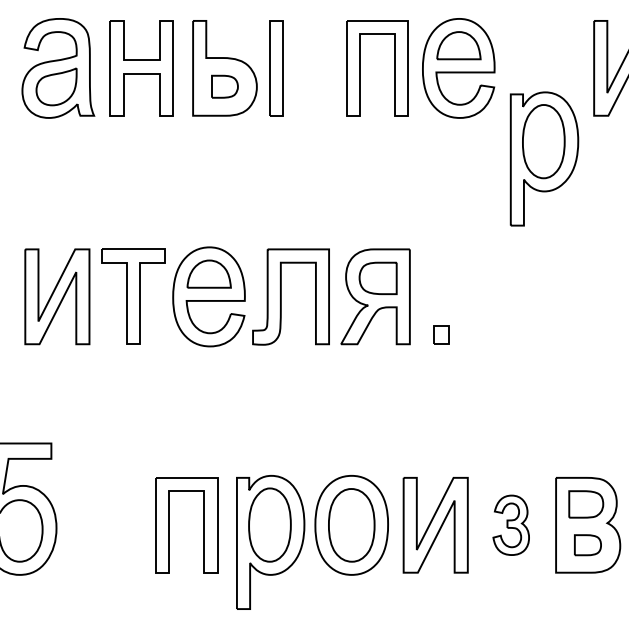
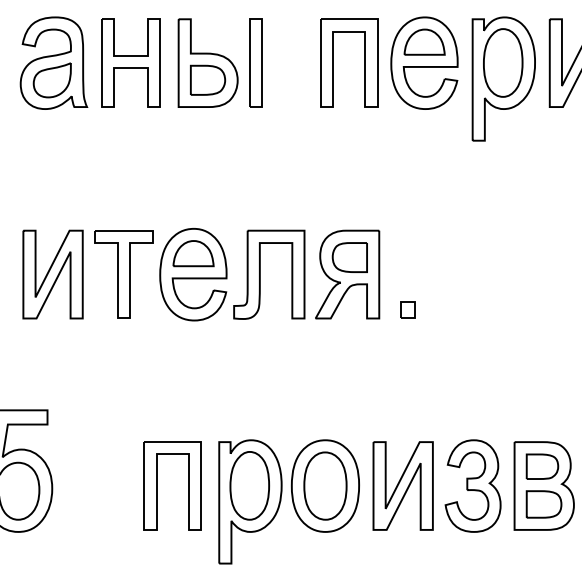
part: (225, 85) -> (208, 79), size x1.43
part: (544, 158) -> (503, 78), moved
part: (510, 524) -> (472, 485), size x1.67
part: (587, 545) -> (543, 504), size x1.43

